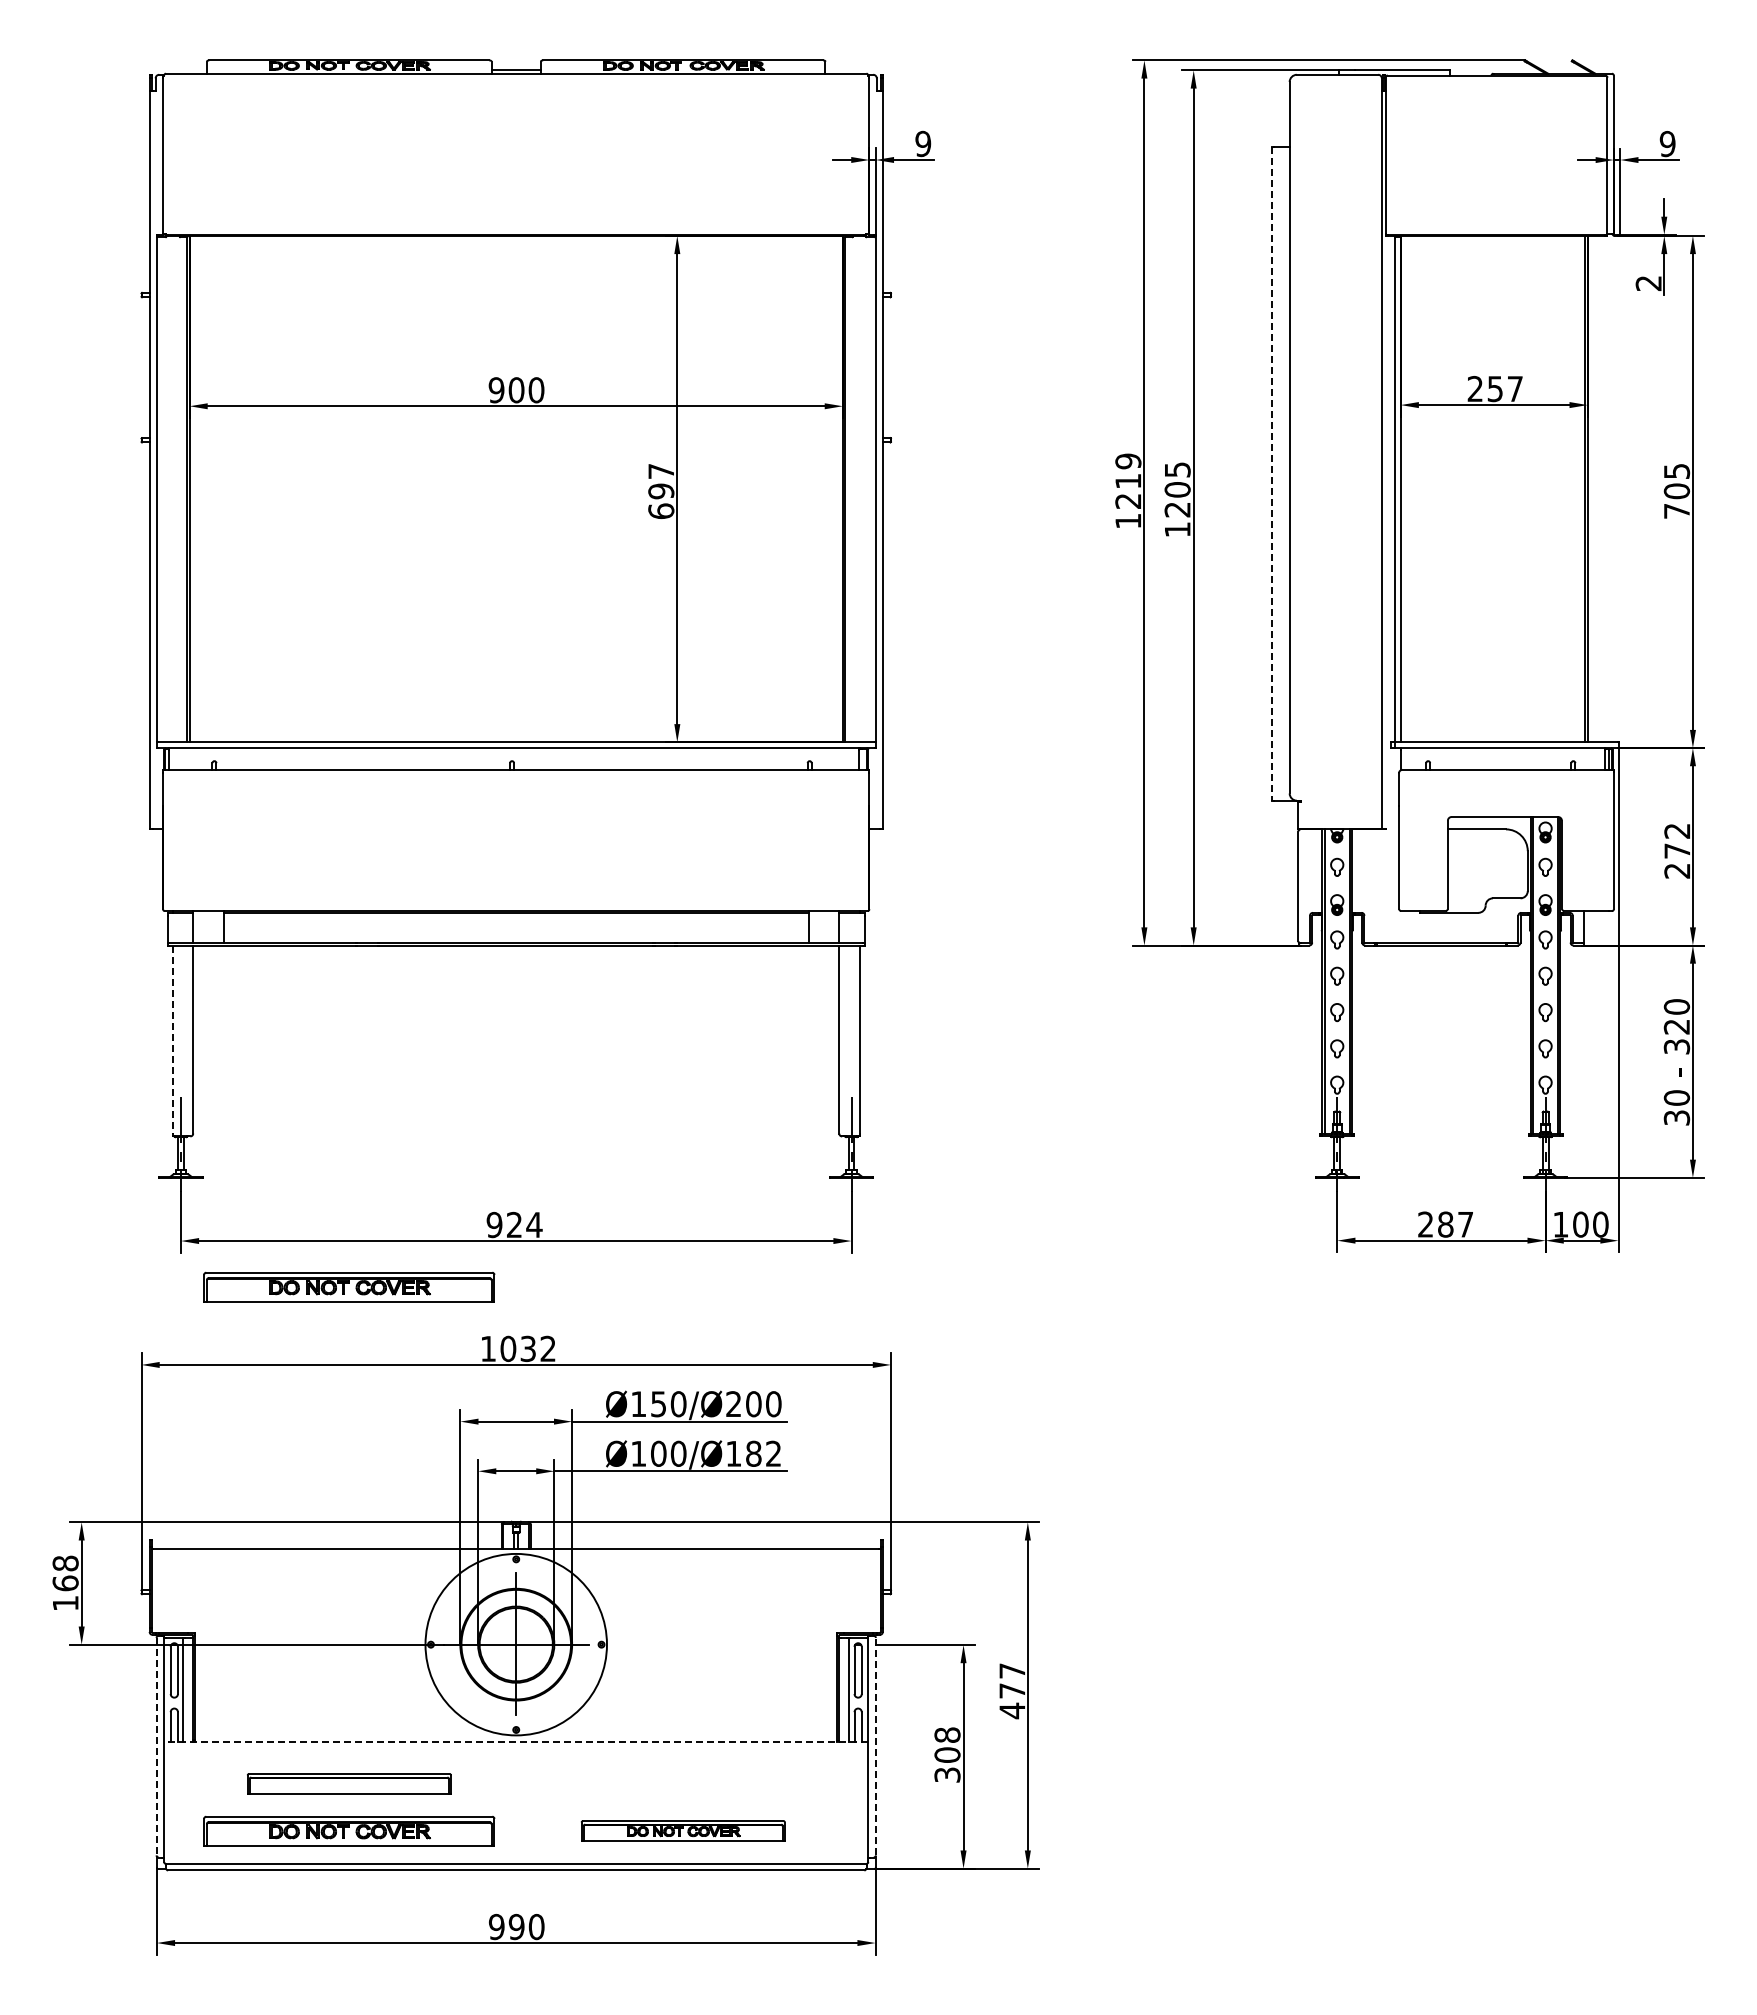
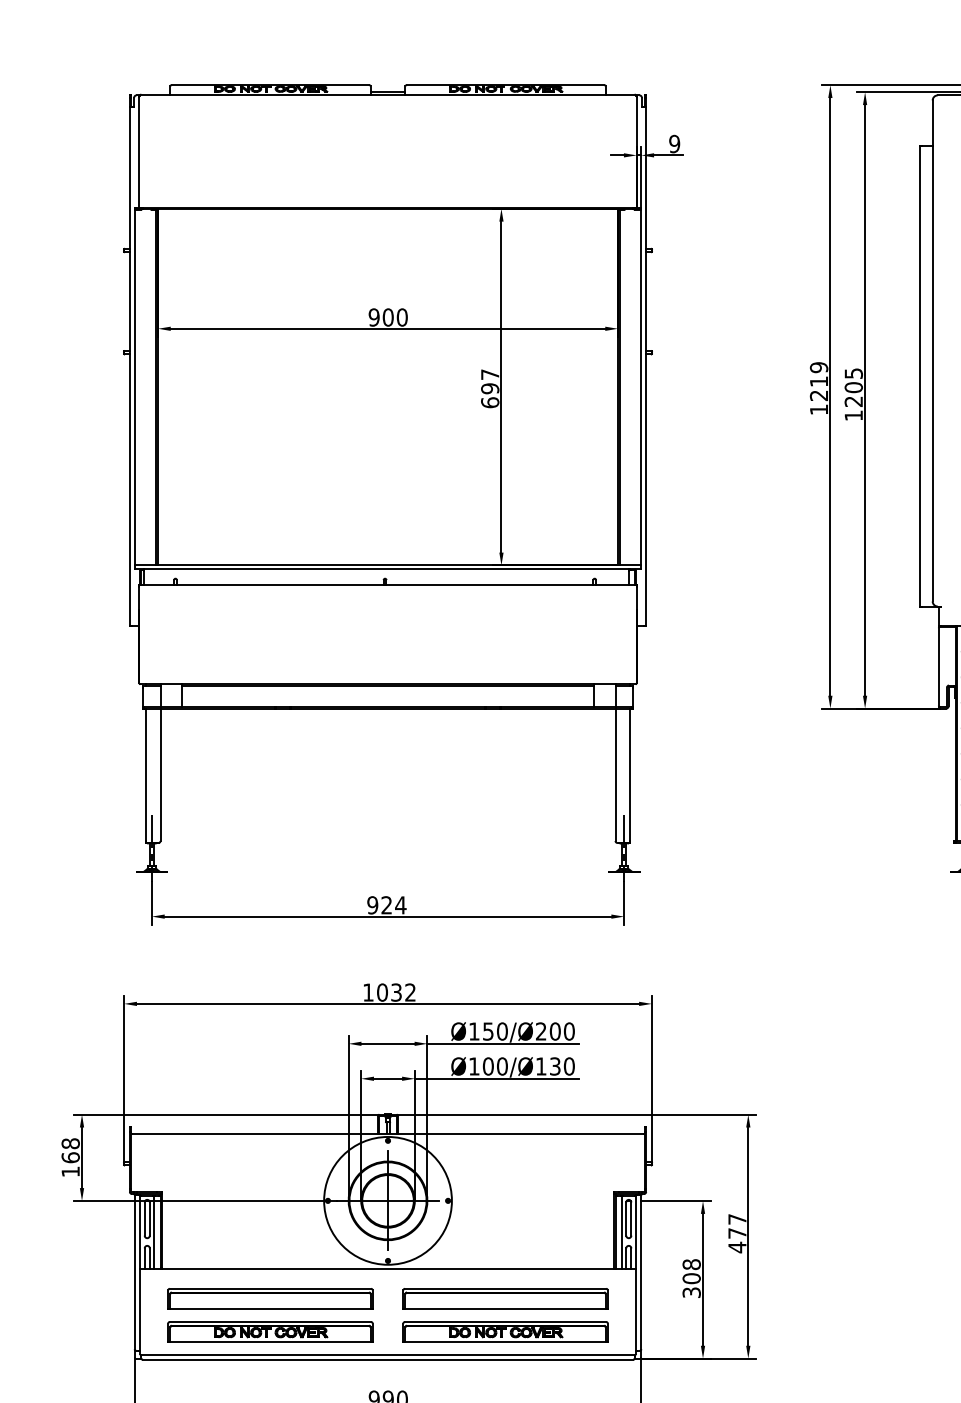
line: (1272, 474) -> (920, 376), dashed -> solid
line: (172, 1040) -> (145, 775), dashed -> solid
part: (349, 1286) -> (270, 948), removed
text: (763, 1453) -> (562, 1066), Ø100/Ø182 -> Ø100/Ø130
line: (515, 1741) -> (387, 1269), dashed -> solid
line: (156, 1746) -> (134, 1272), dashed -> solid
line: (875, 1746) -> (641, 1272), dashed -> solid
part: (349, 1783) -> (270, 1298), size x1.43
part: (683, 1783) -> (505, 1298), added
part: (683, 1830) -> (505, 1331), size x1.43

